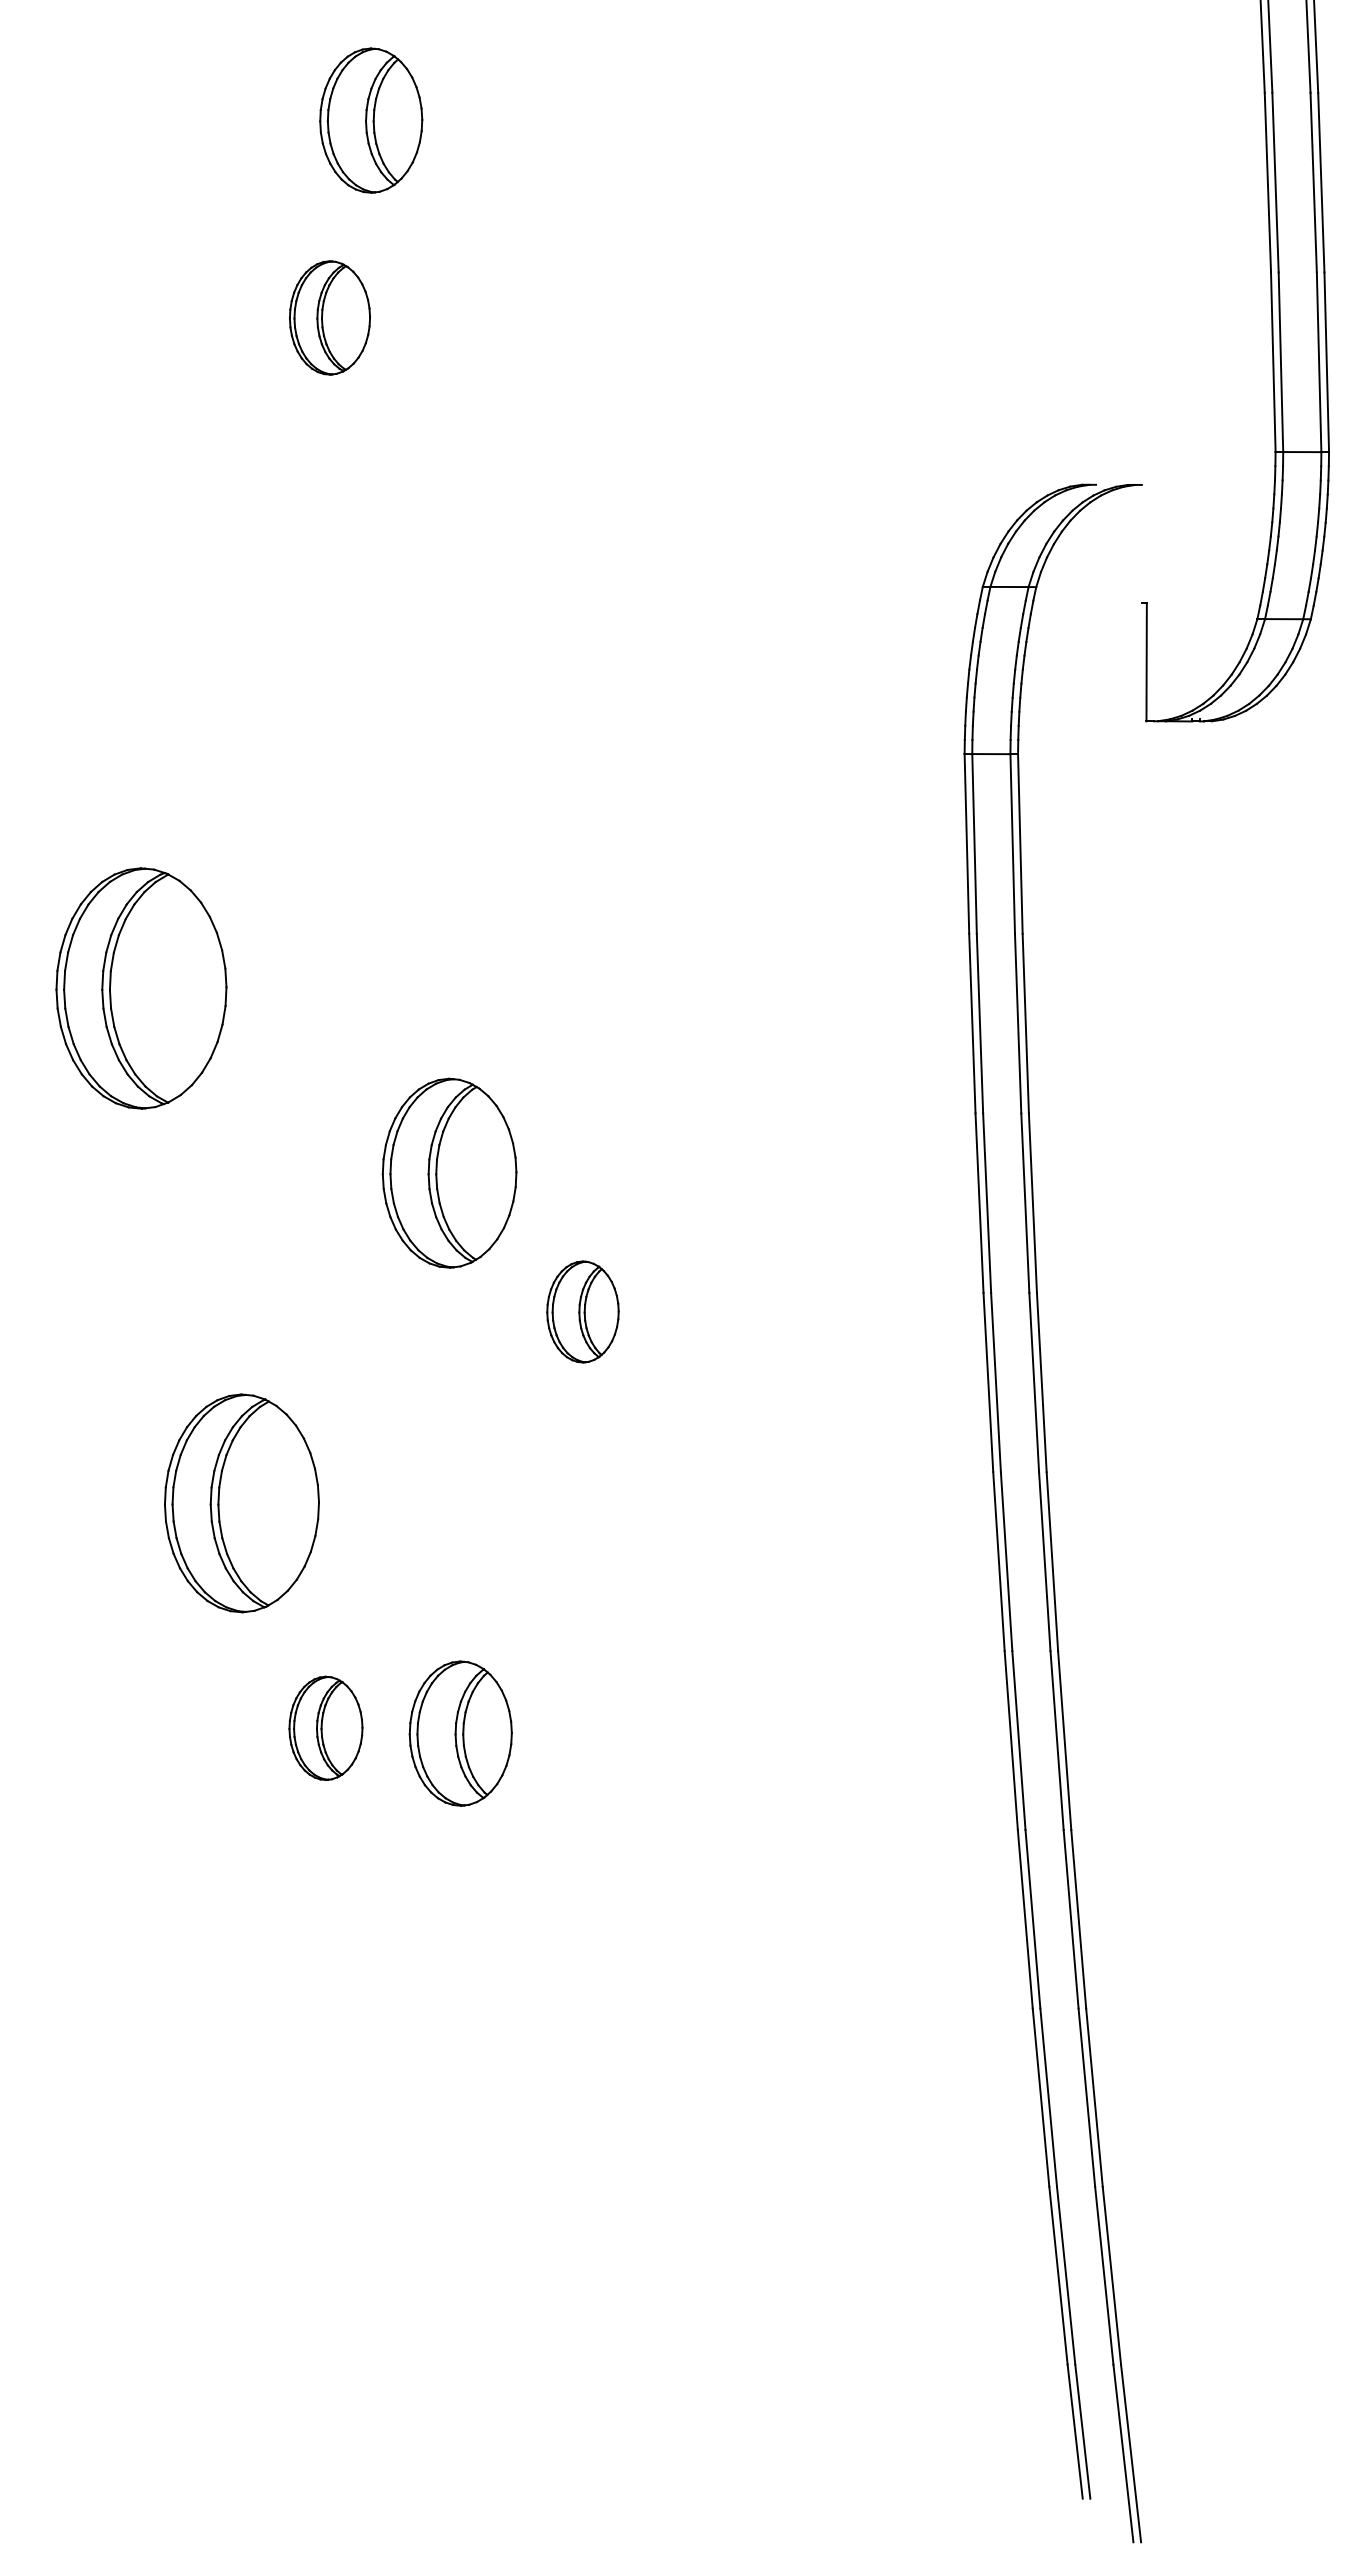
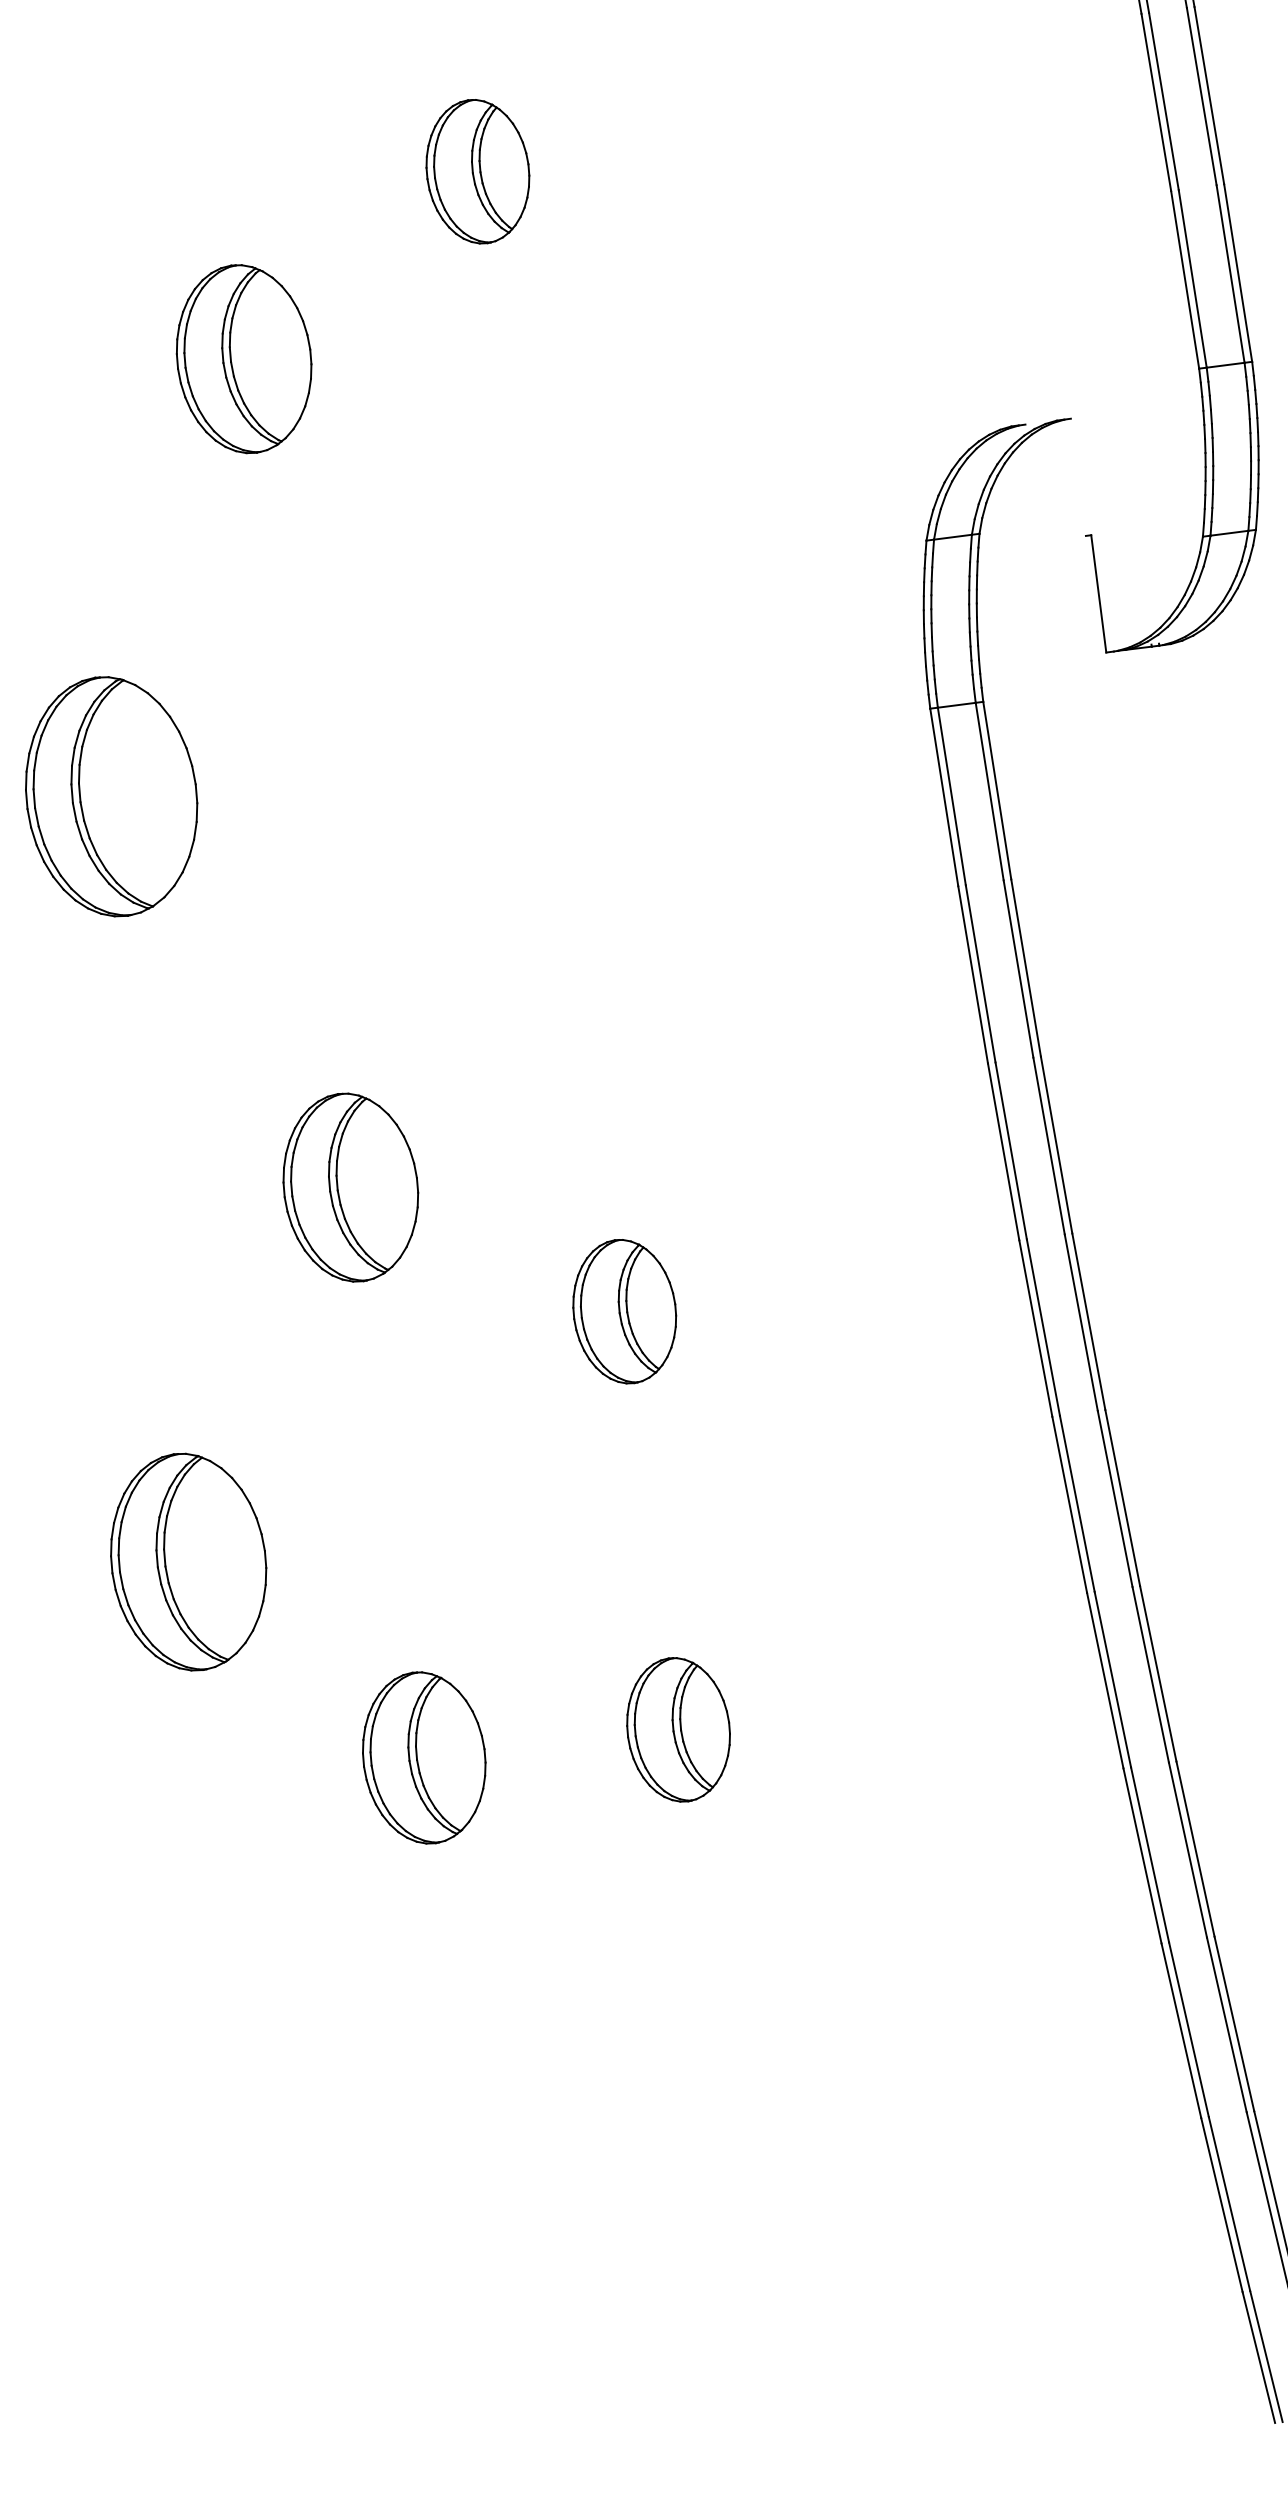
part: (371, 120) -> (478, 171), moved
part: (329, 317) -> (243, 358), size x1.67
part: (141, 988) -> (111, 796), moved
part: (449, 1172) -> (350, 1186), moved
part: (582, 1311) -> (624, 1311), size x1.43
part: (241, 1503) -> (188, 1562), moved
part: (325, 1728) -> (423, 1758), size x1.67
part: (460, 1733) -> (678, 1729), moved

